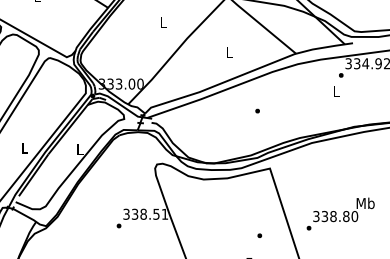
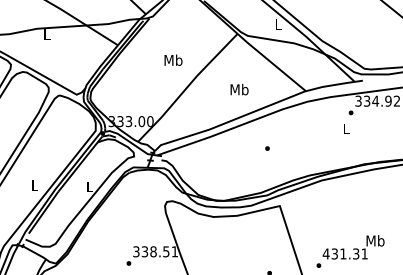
text: (163, 22) -> (173, 59), L -> Mb
text: (229, 52) -> (239, 89), L -> Mb
text: (335, 216) -> (345, 253), 338.80 -> 431.31

